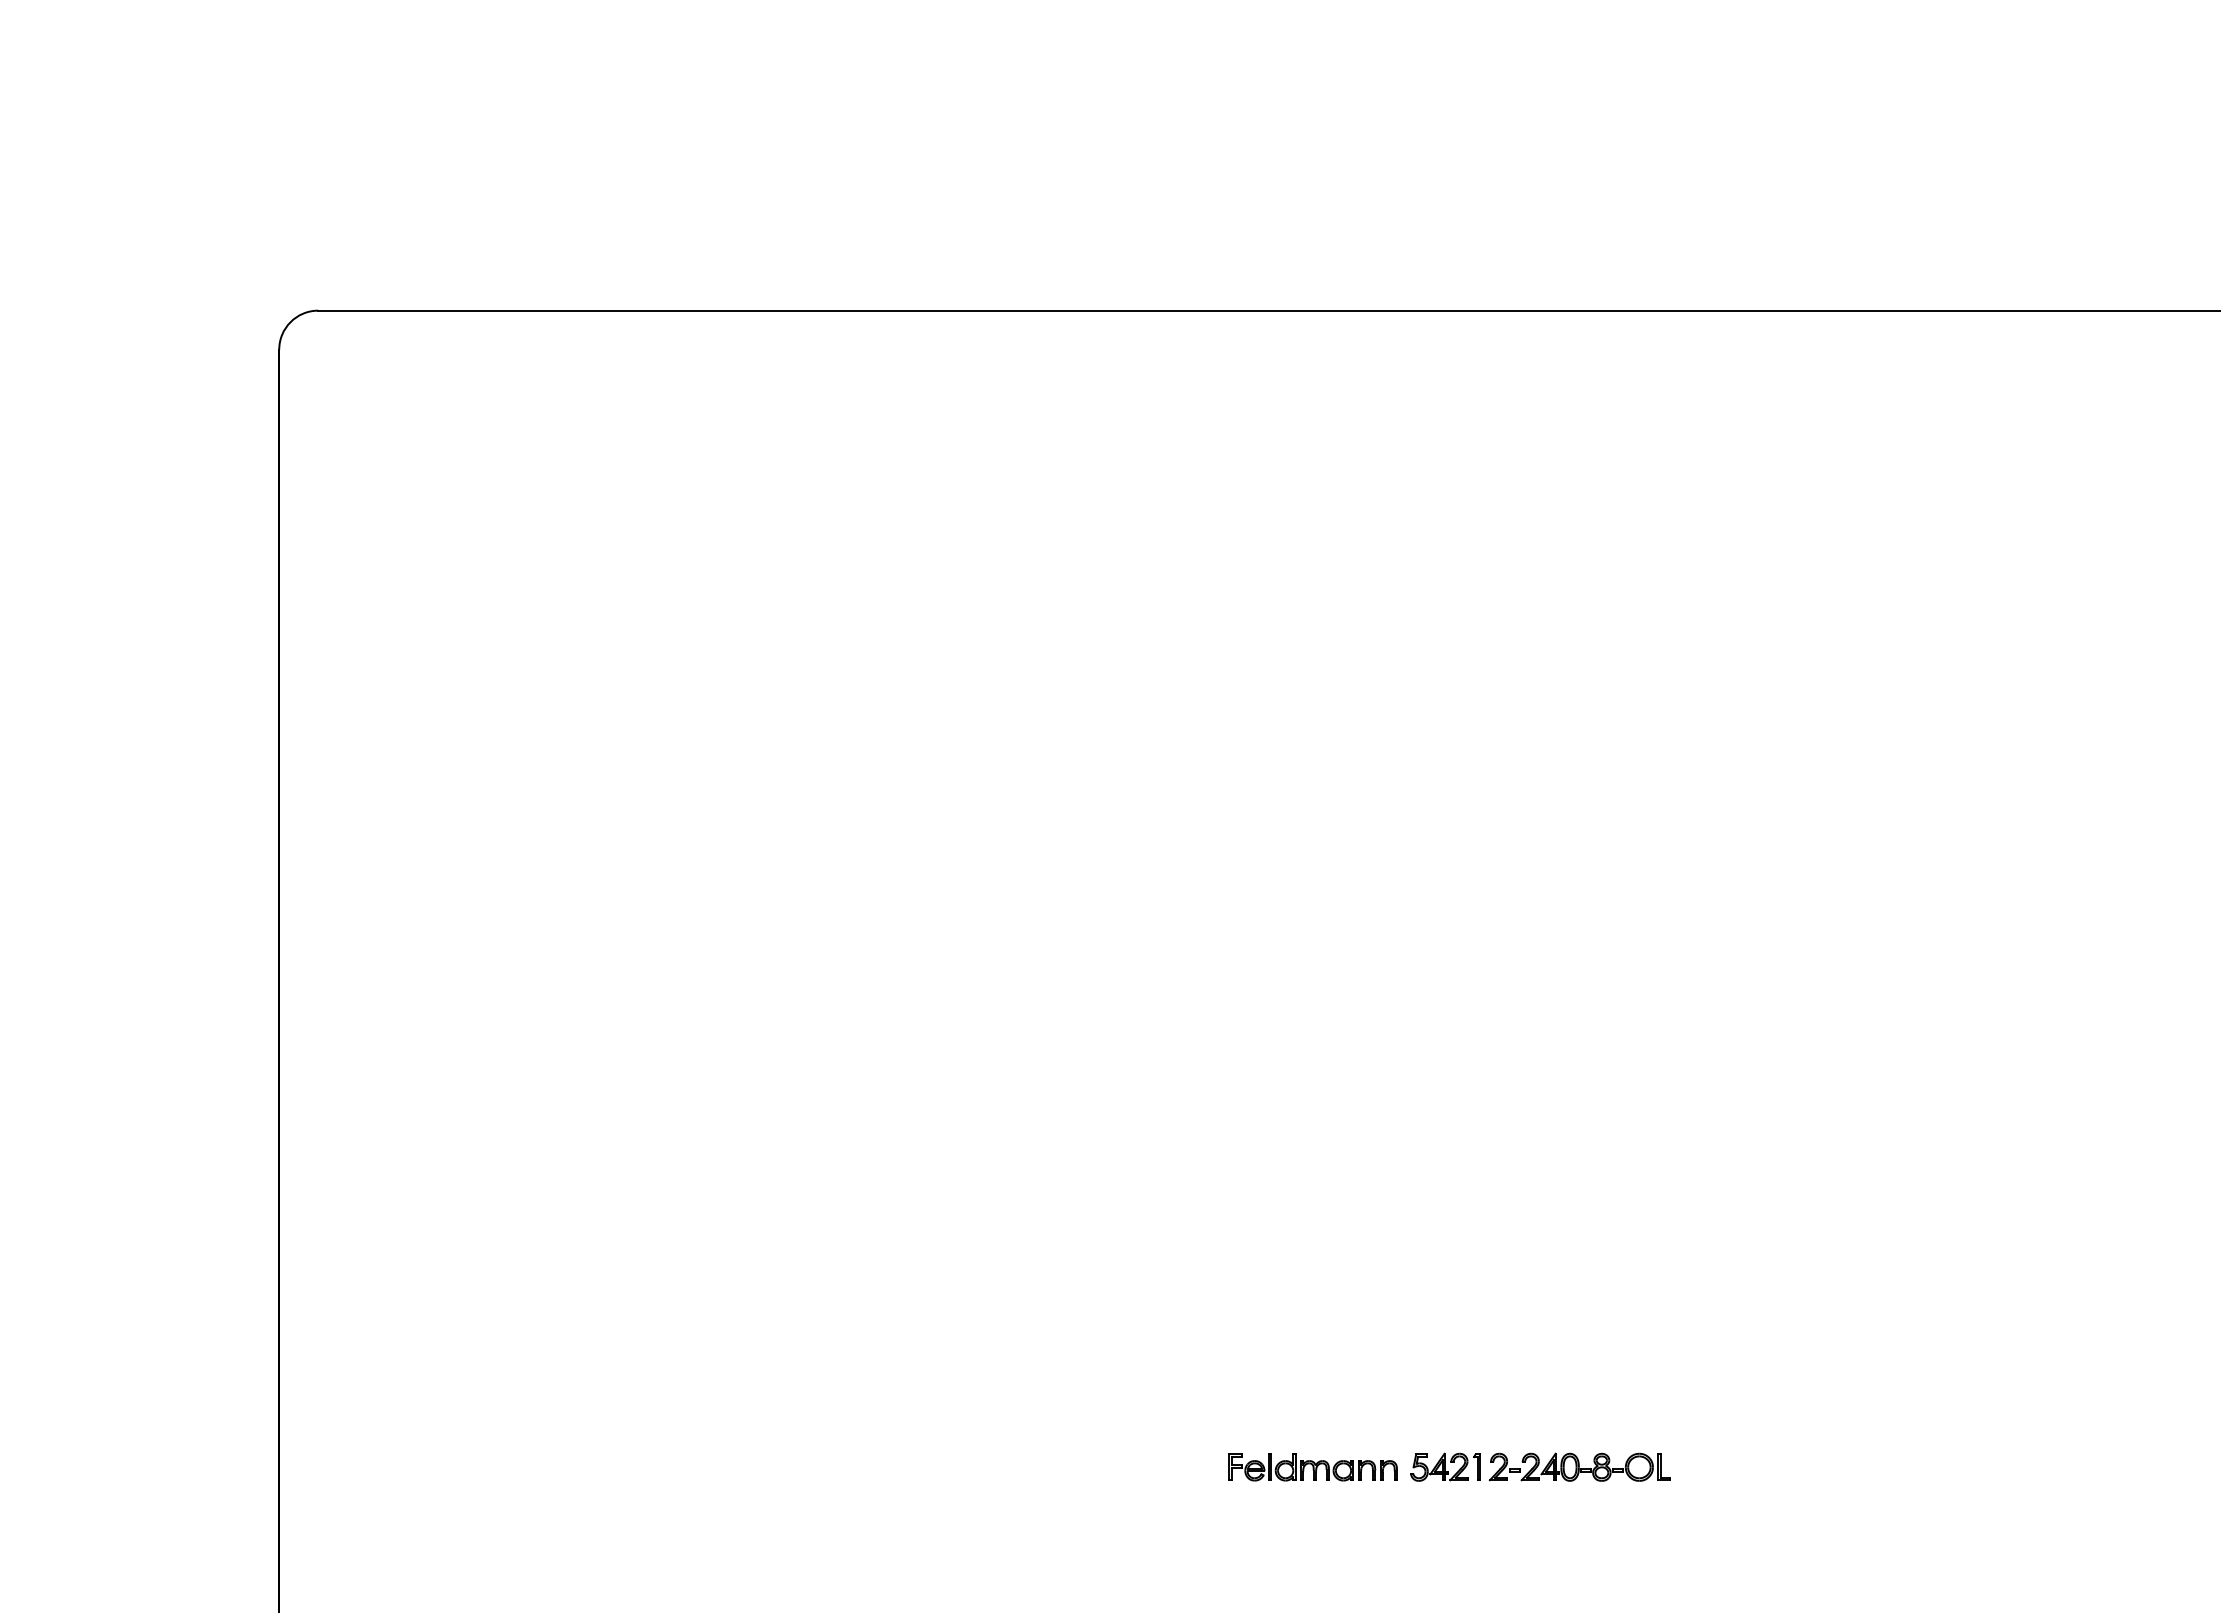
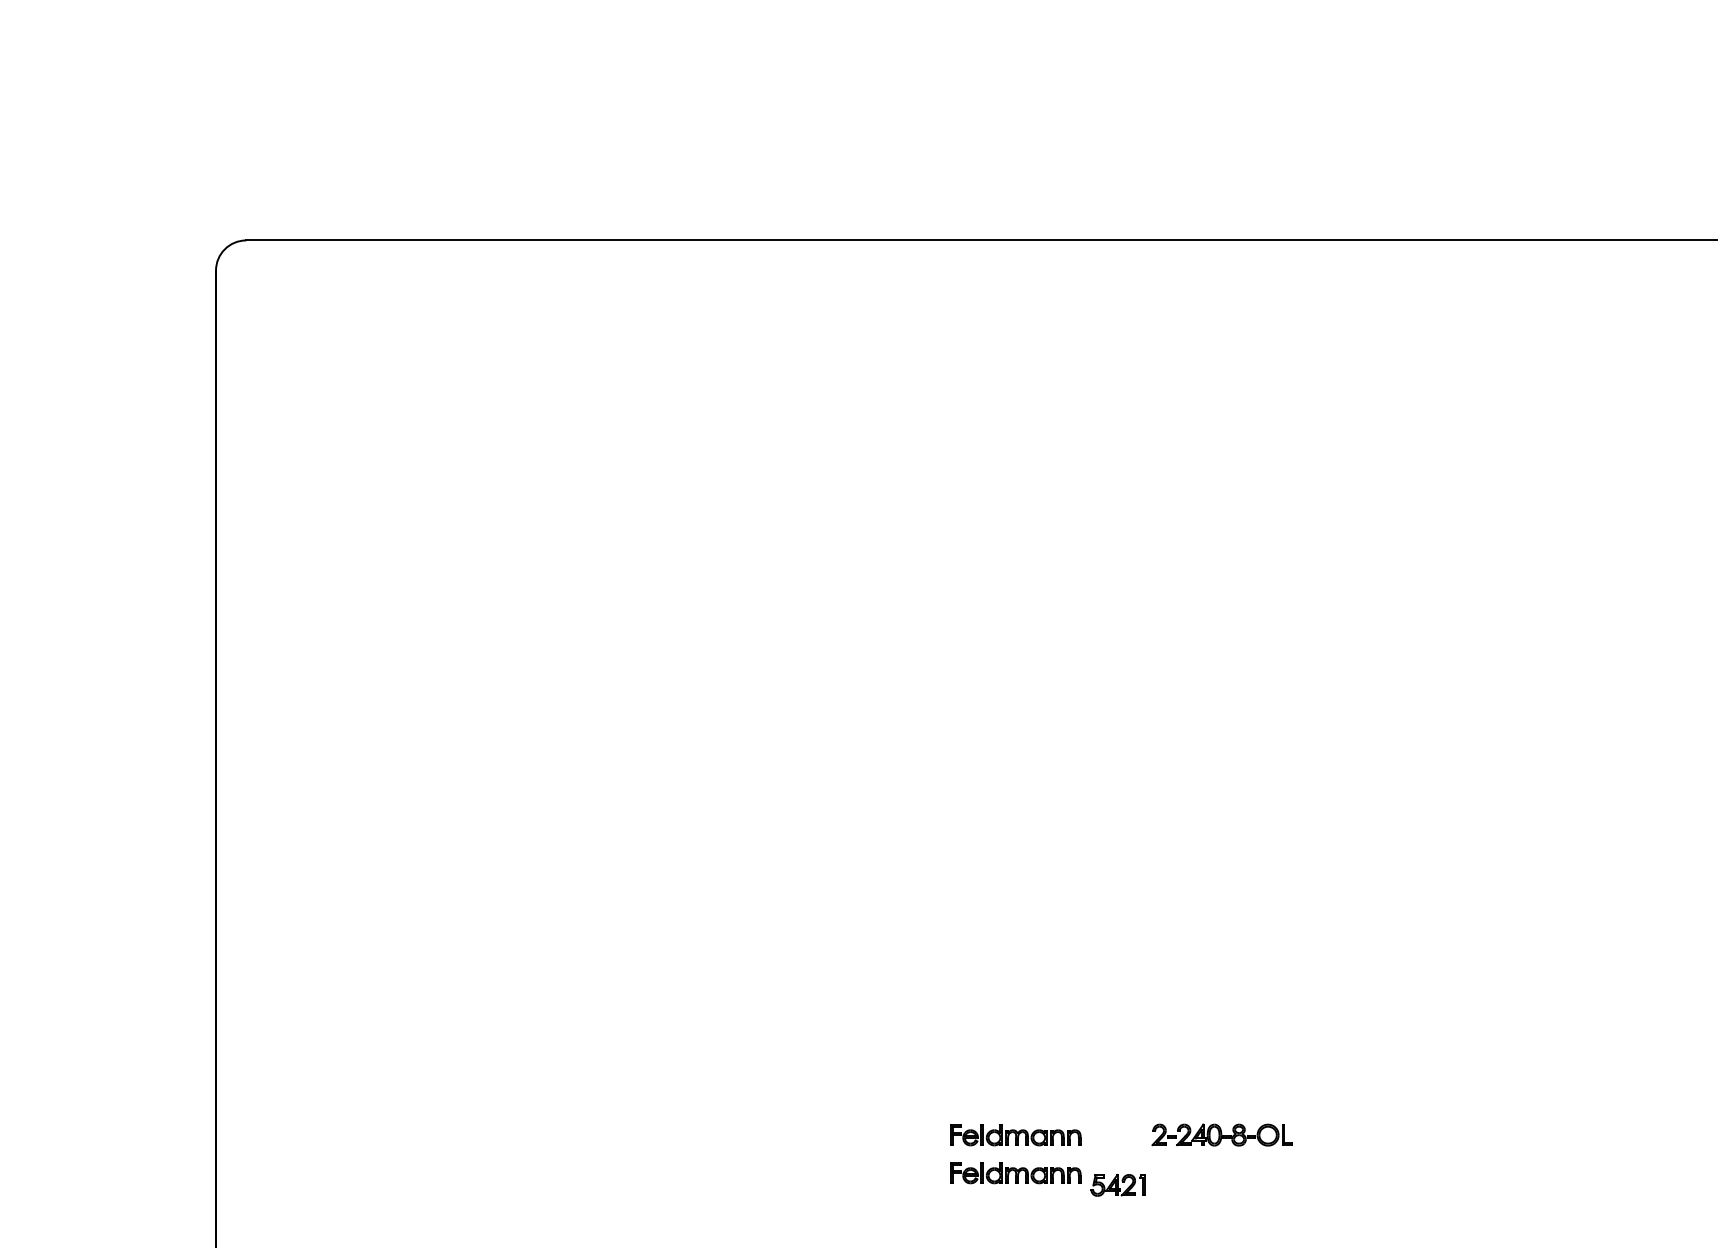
part: (1445, 1466) -> (1118, 1184), moved
part: (1312, 1516) -> (1015, 1173), added

